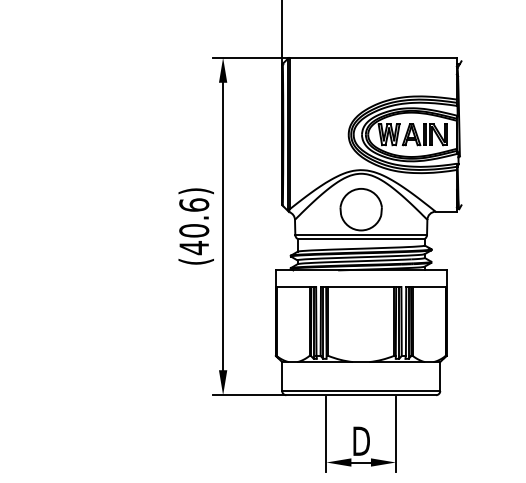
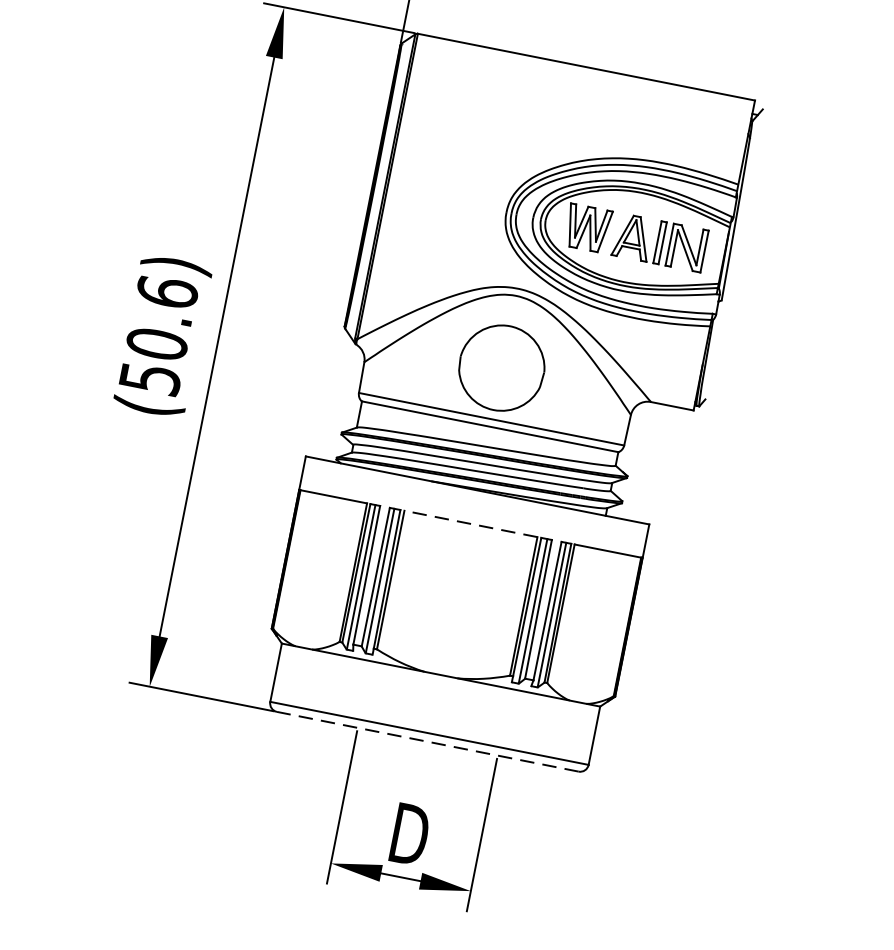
text: (194, 248) -> (150, 379), (40.6) -> (50.6)
line: (360, 287) -> (469, 524), solid -> dashed
line: (361, 395) -> (428, 742), solid -> dashed

